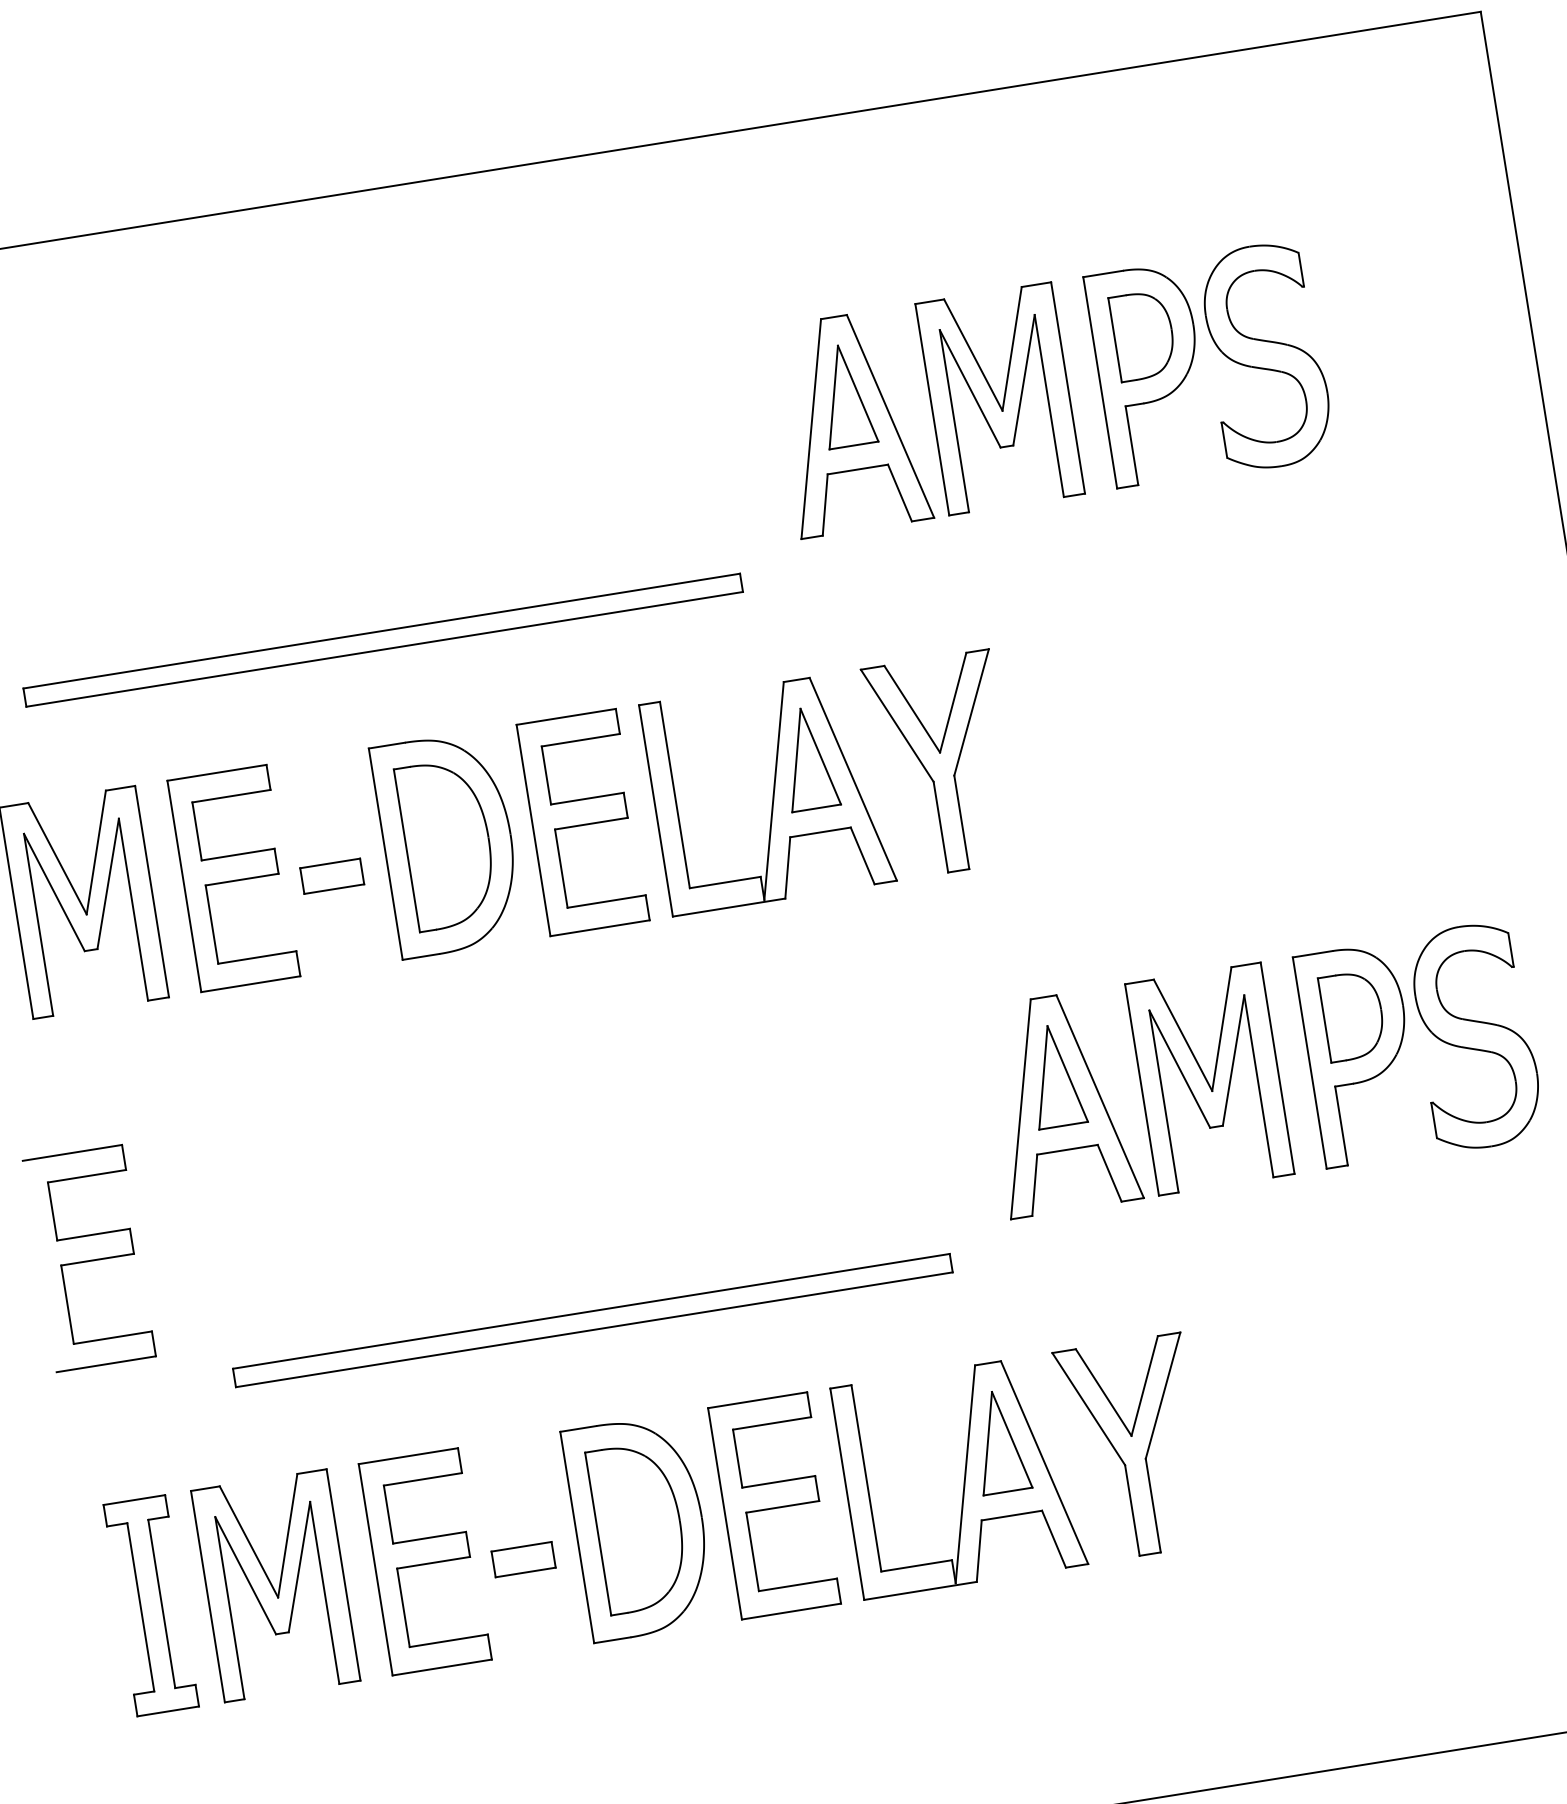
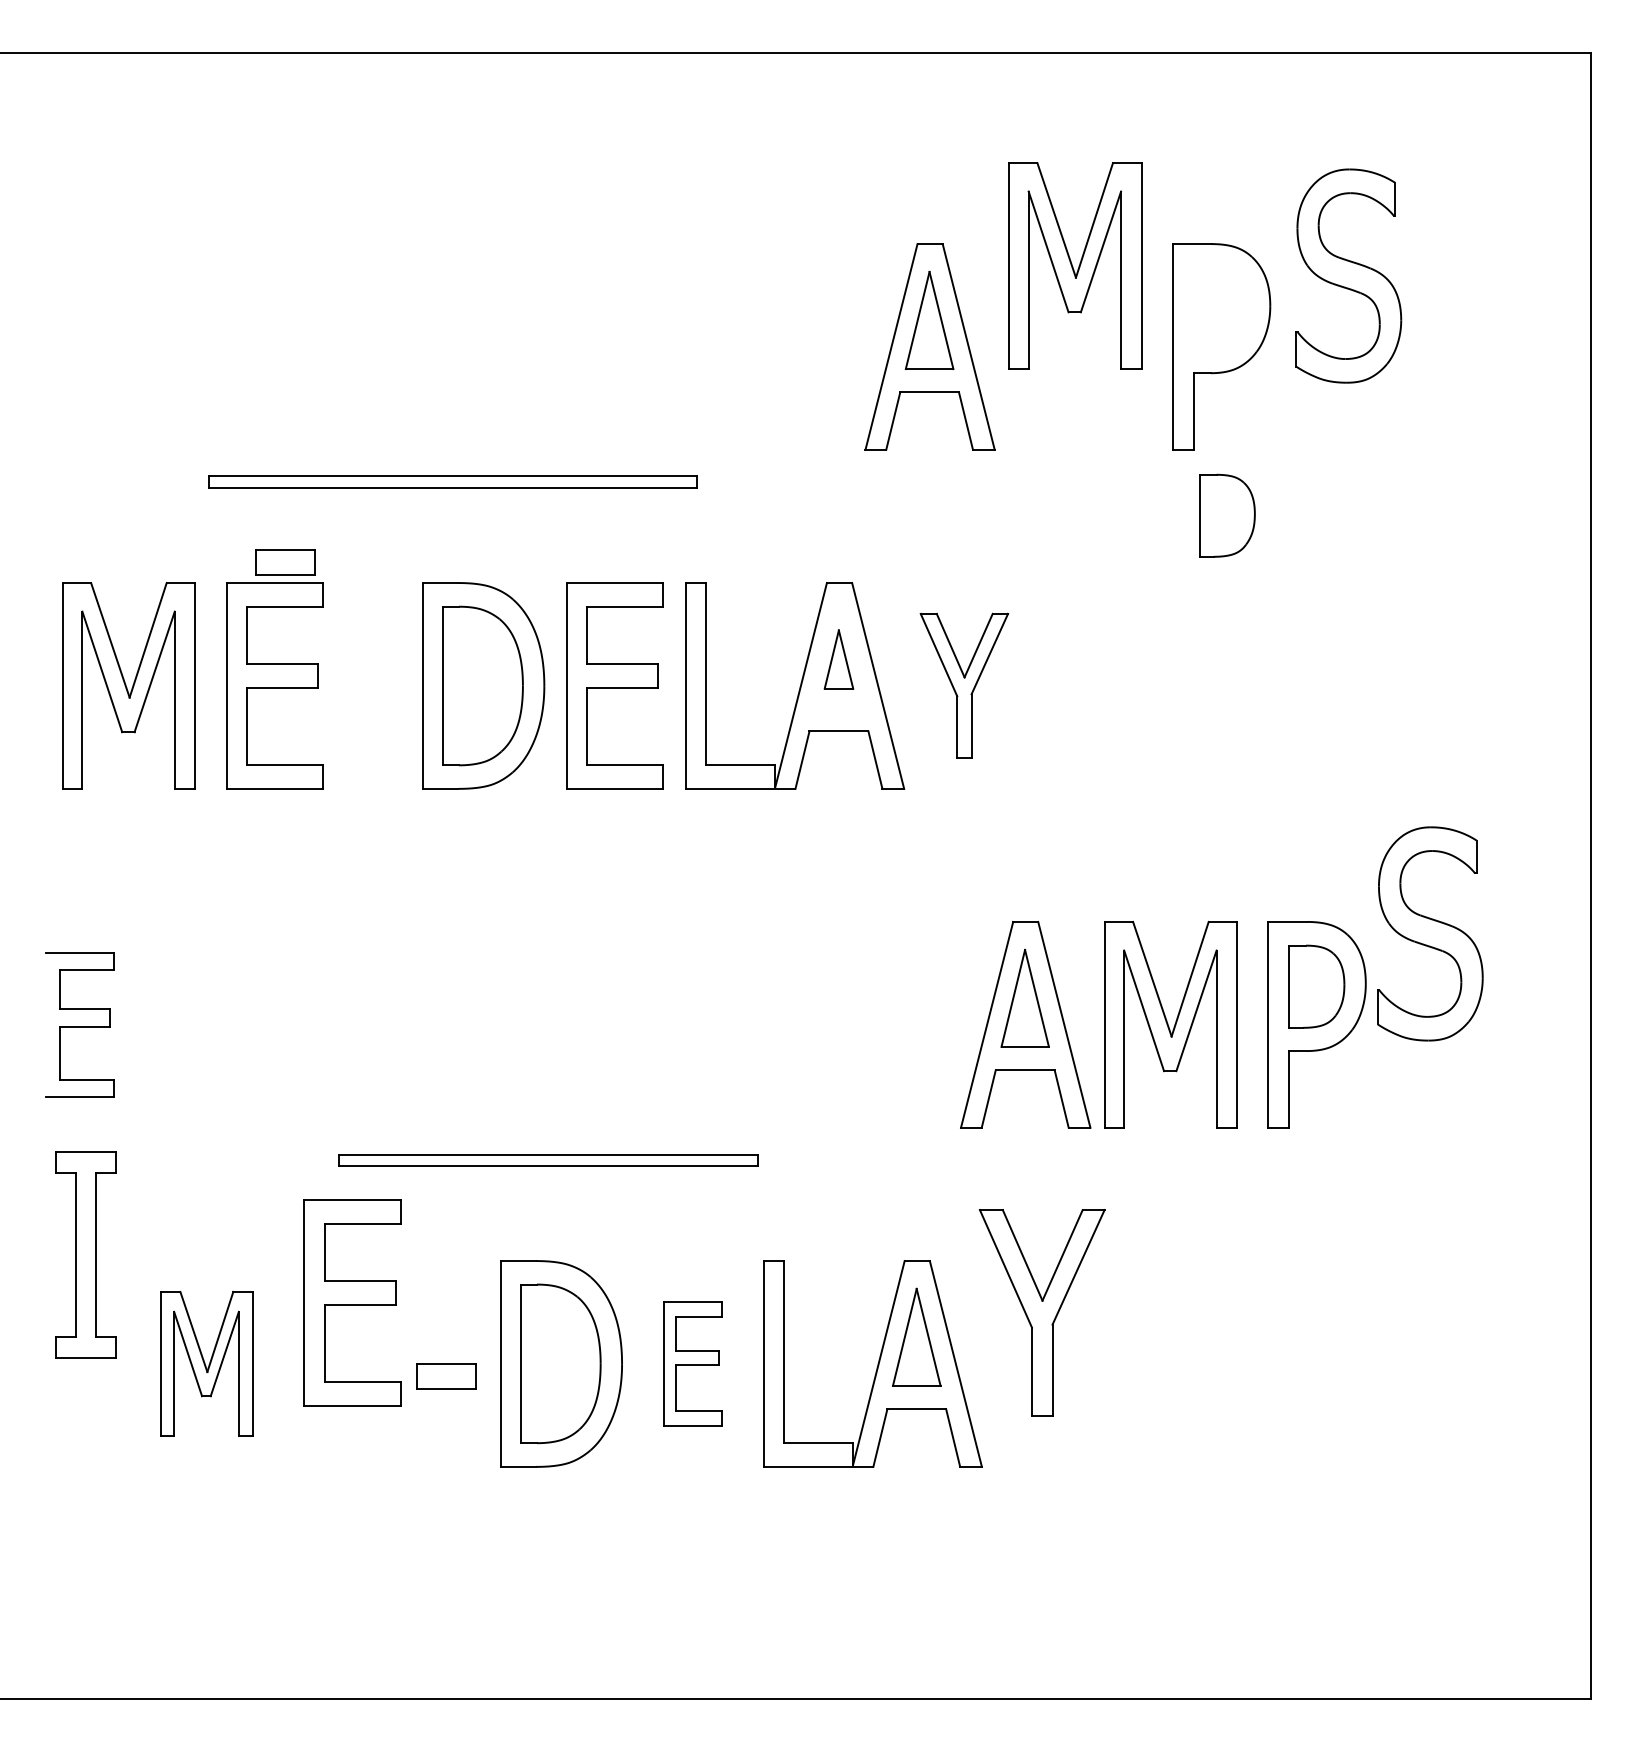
part: (1143, 335) -> (1227, 515), moved
part: (1265, 355) -> (1348, 275), moved
part: (1000, 398) -> (1075, 265), moved
part: (382, 639) -> (452, 481), size x0.7
part: (808, 758) -> (838, 659), size x0.6
part: (941, 764) -> (964, 685), size x0.7
part: (332, 876) -> (285, 562), moved
part: (1476, 1036) -> (1430, 933), moved
part: (88, 1258) -> (79, 1024), size x0.7
part: (592, 1319) -> (548, 1159), size x0.6
part: (1132, 1448) -> (1041, 1312), moved
part: (774, 1505) -> (692, 1363), size x0.6
part: (425, 1561) -> (352, 1302), moved
part: (275, 1585) -> (206, 1363), size x0.7
part: (150, 1605) -> (85, 1254), moved

